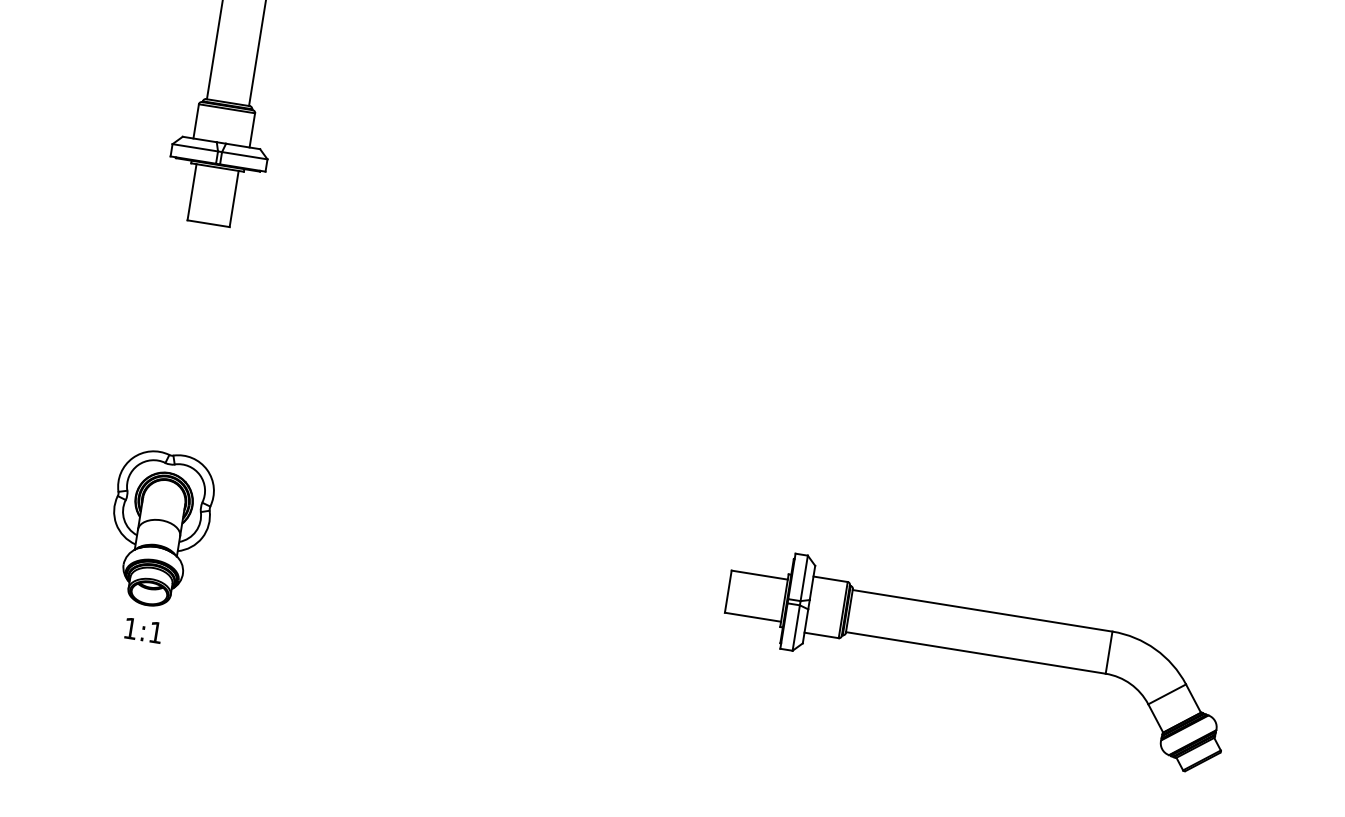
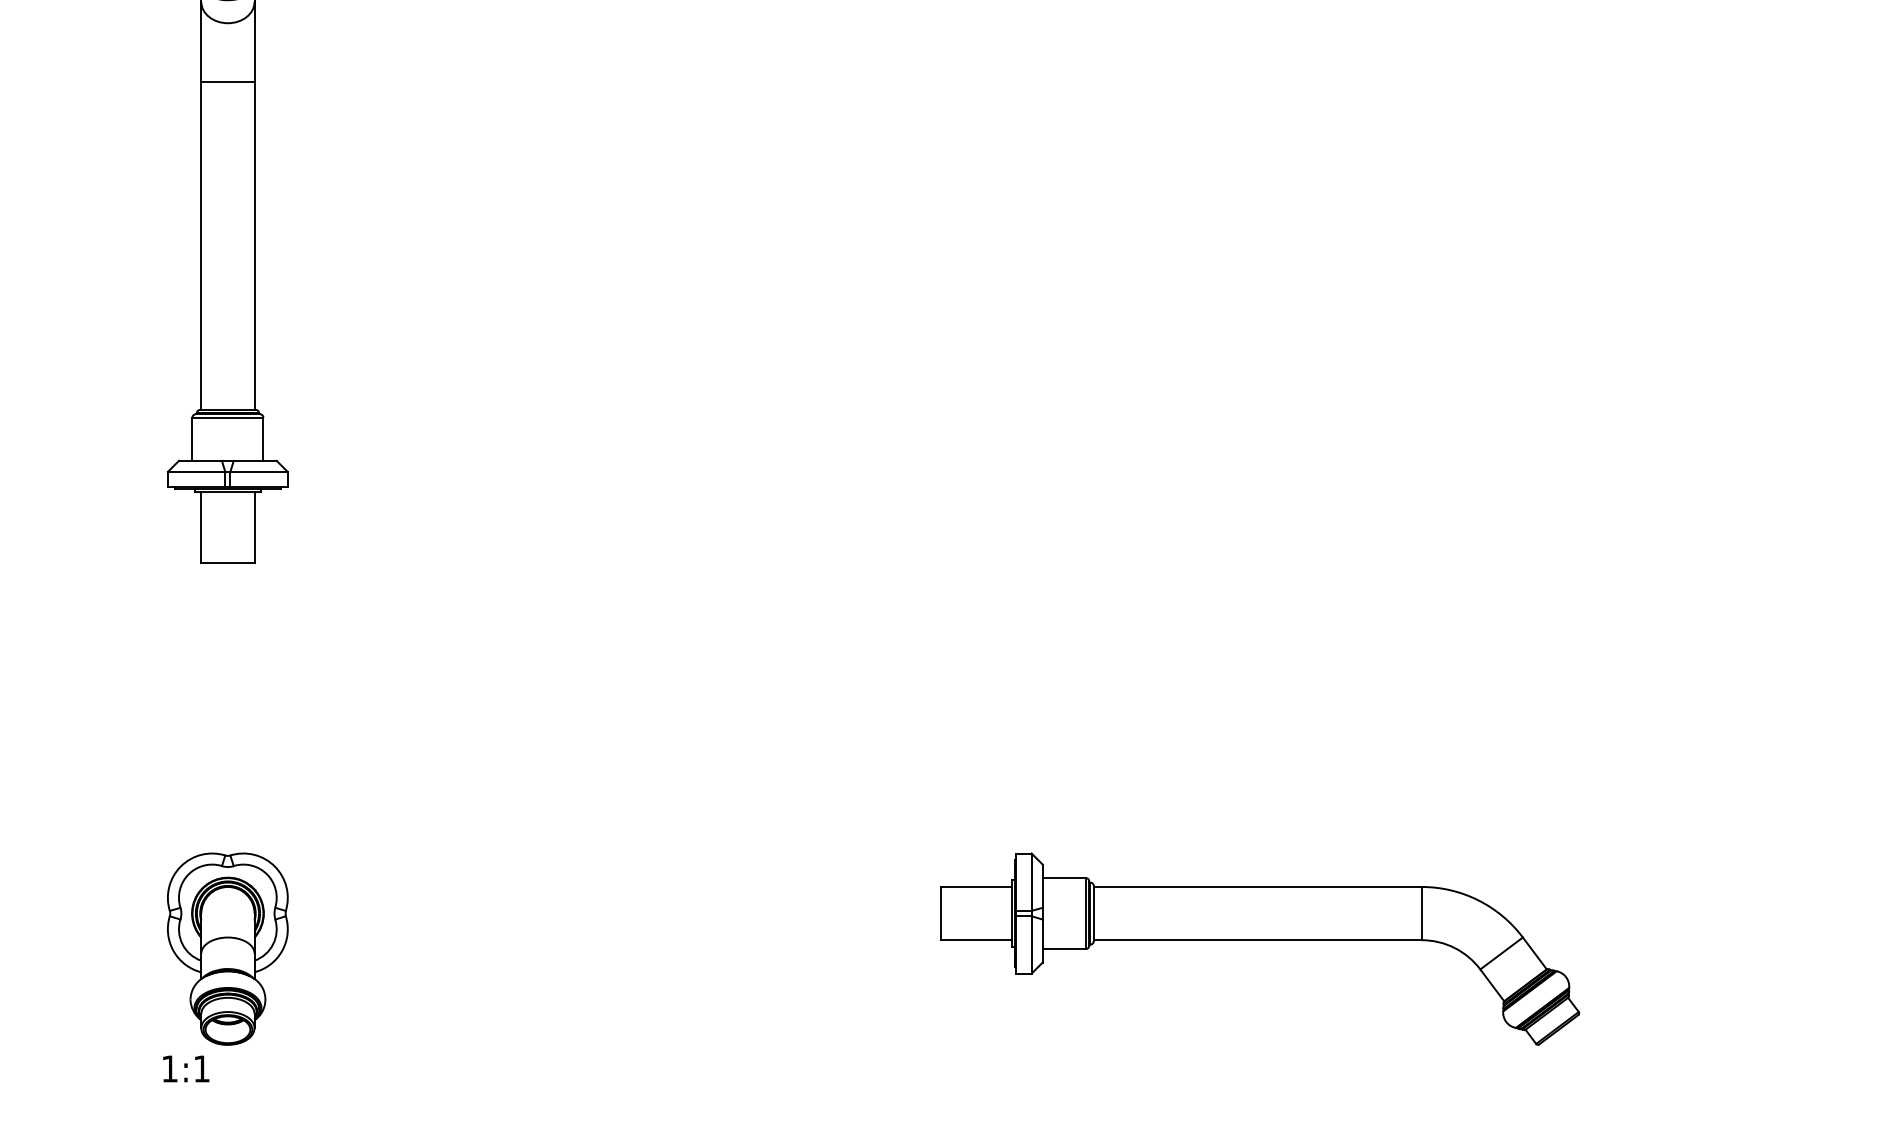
text: (143, 630) -> (186, 1068), moved

